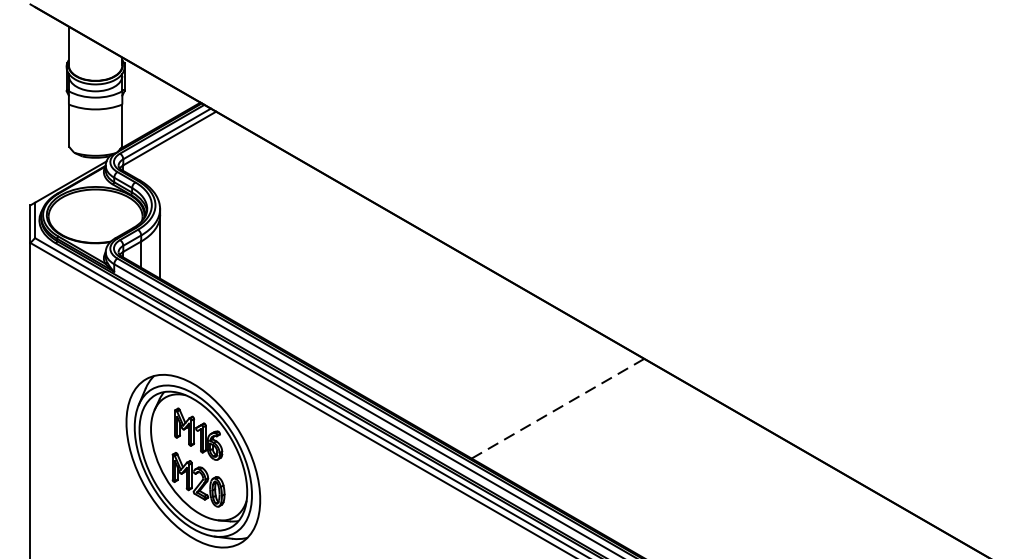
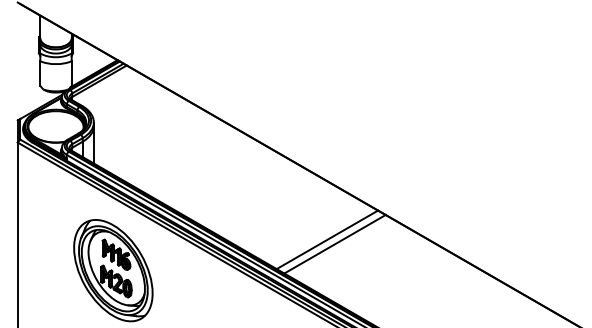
line: (558, 408) -> (327, 239), dashed -> solid
line: (570, 416) -> (334, 244), added

